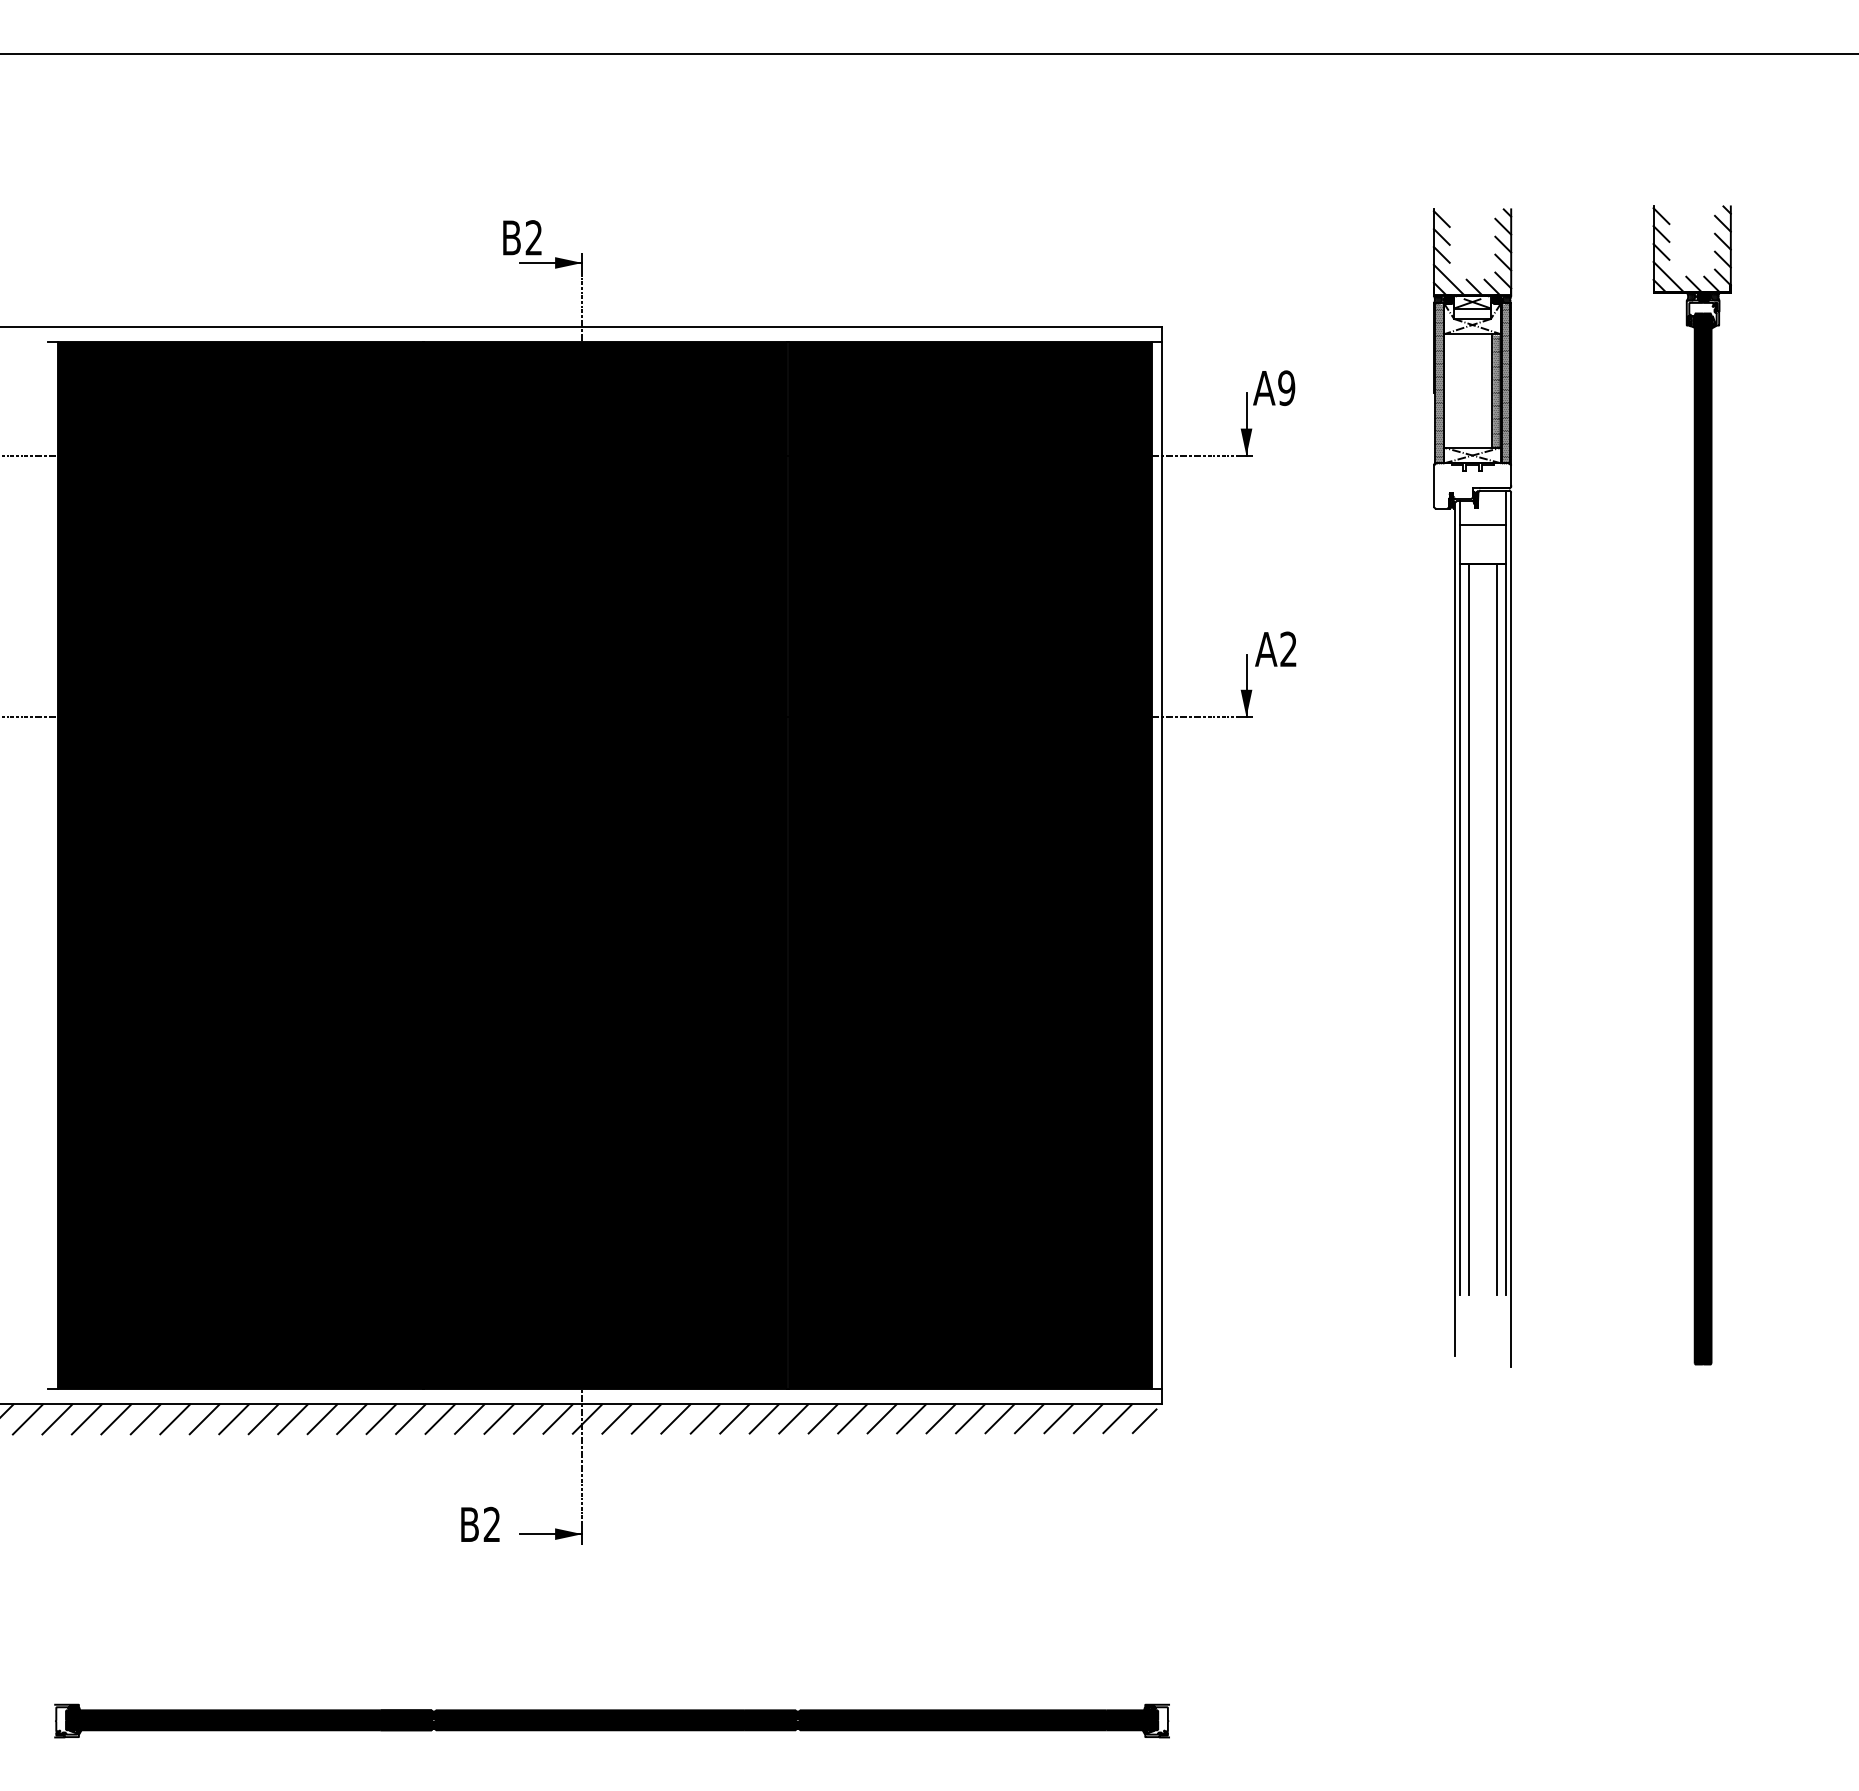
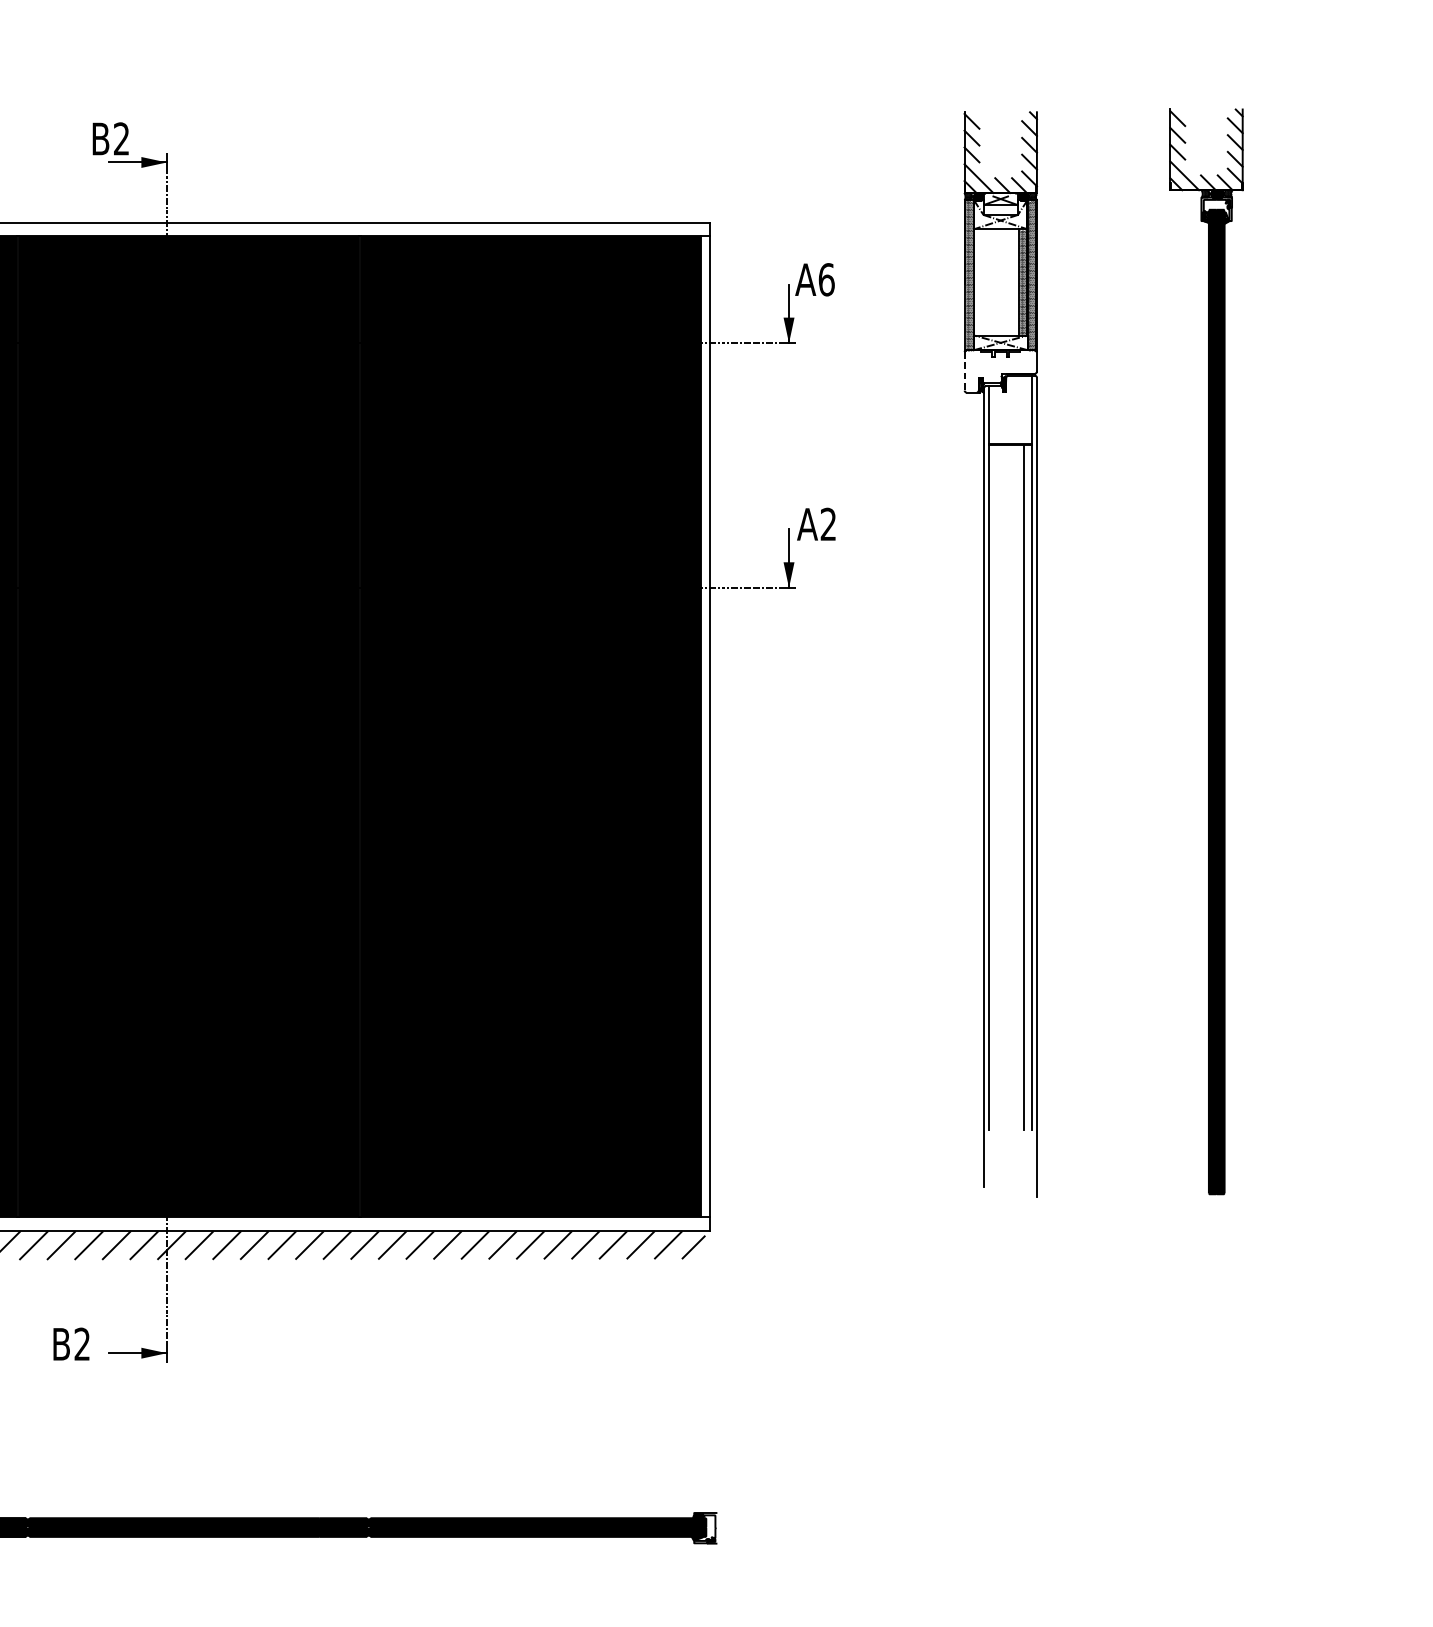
text: (1286, 388) -> (826, 280), A9 -> A6
line: (1434, 485) -> (965, 370), solid -> dashed
line: (1483, 524) -> (1011, 407), removed
line: (1469, 929) -> (997, 786), removed

